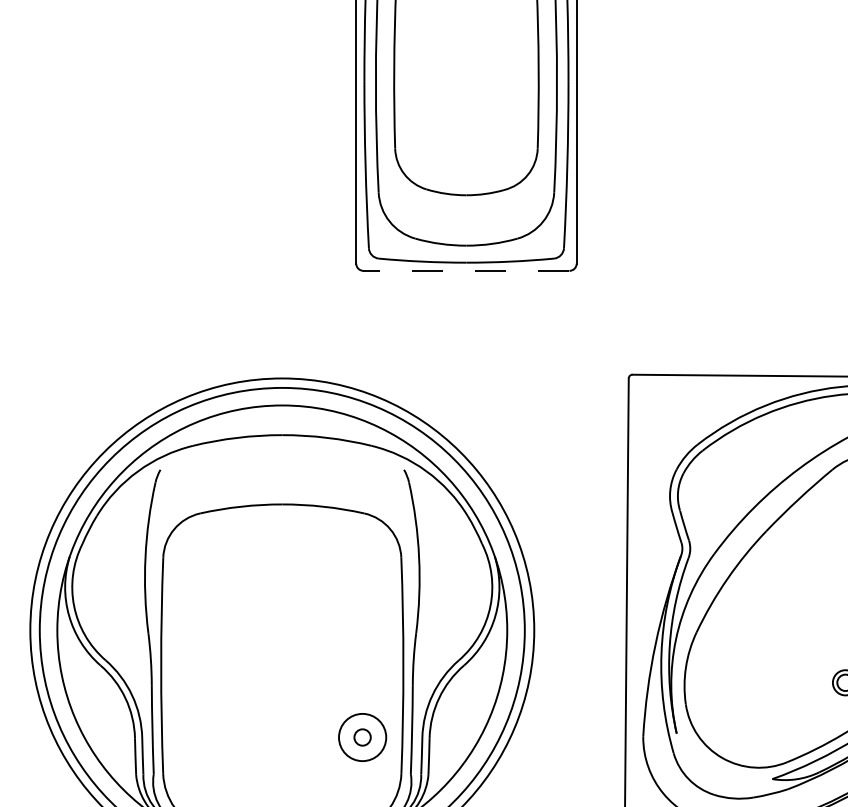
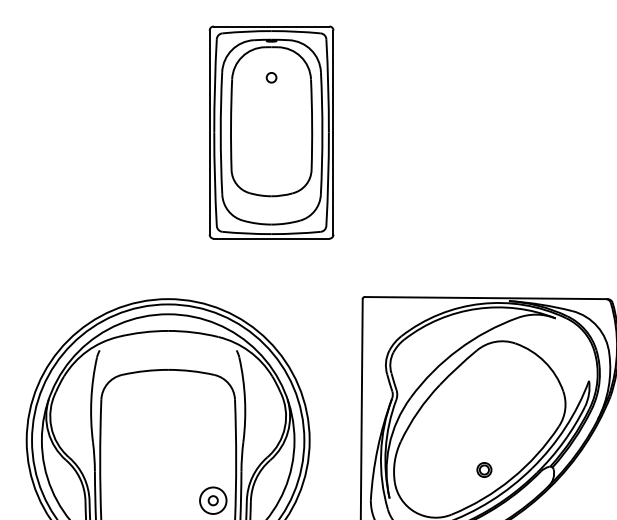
line: (466, 270) -> (271, 238), dashed -> solid

